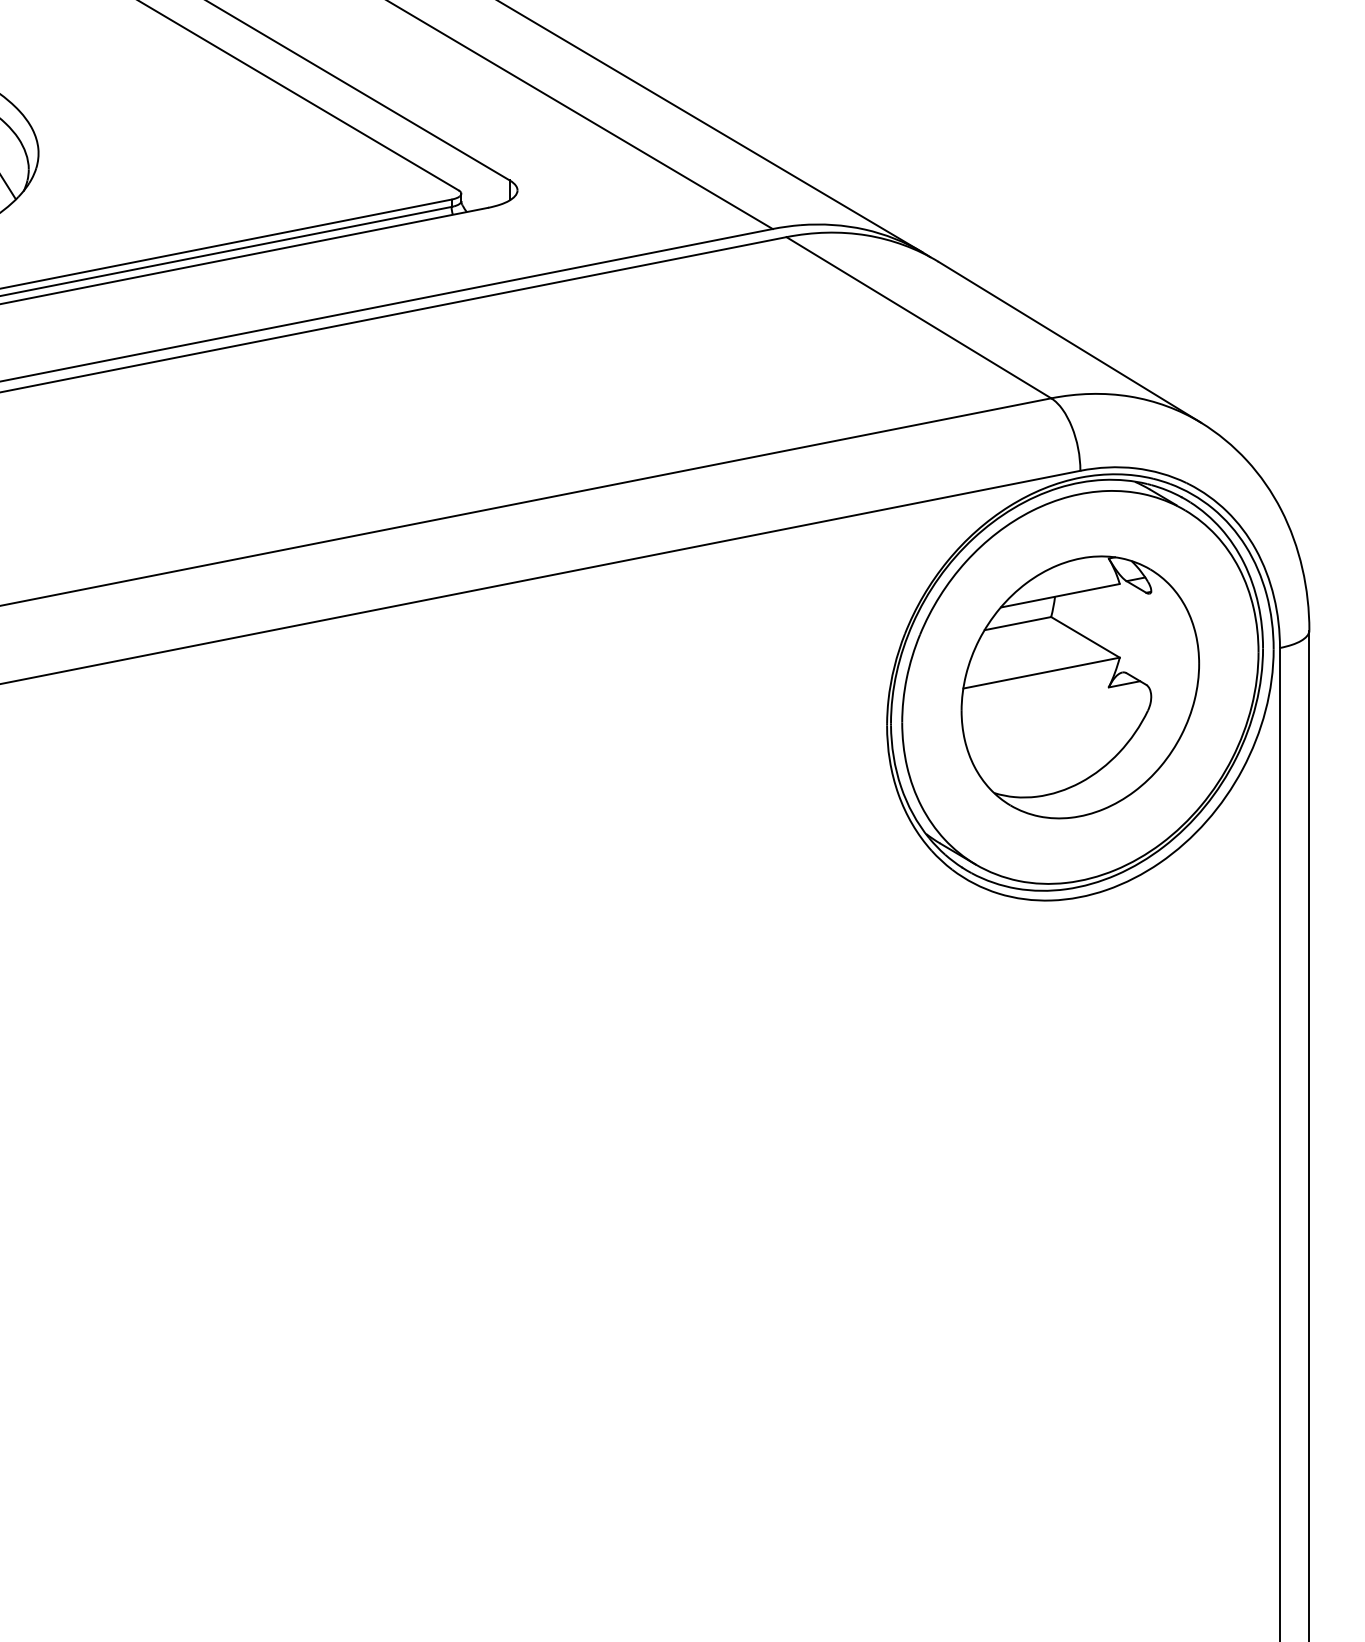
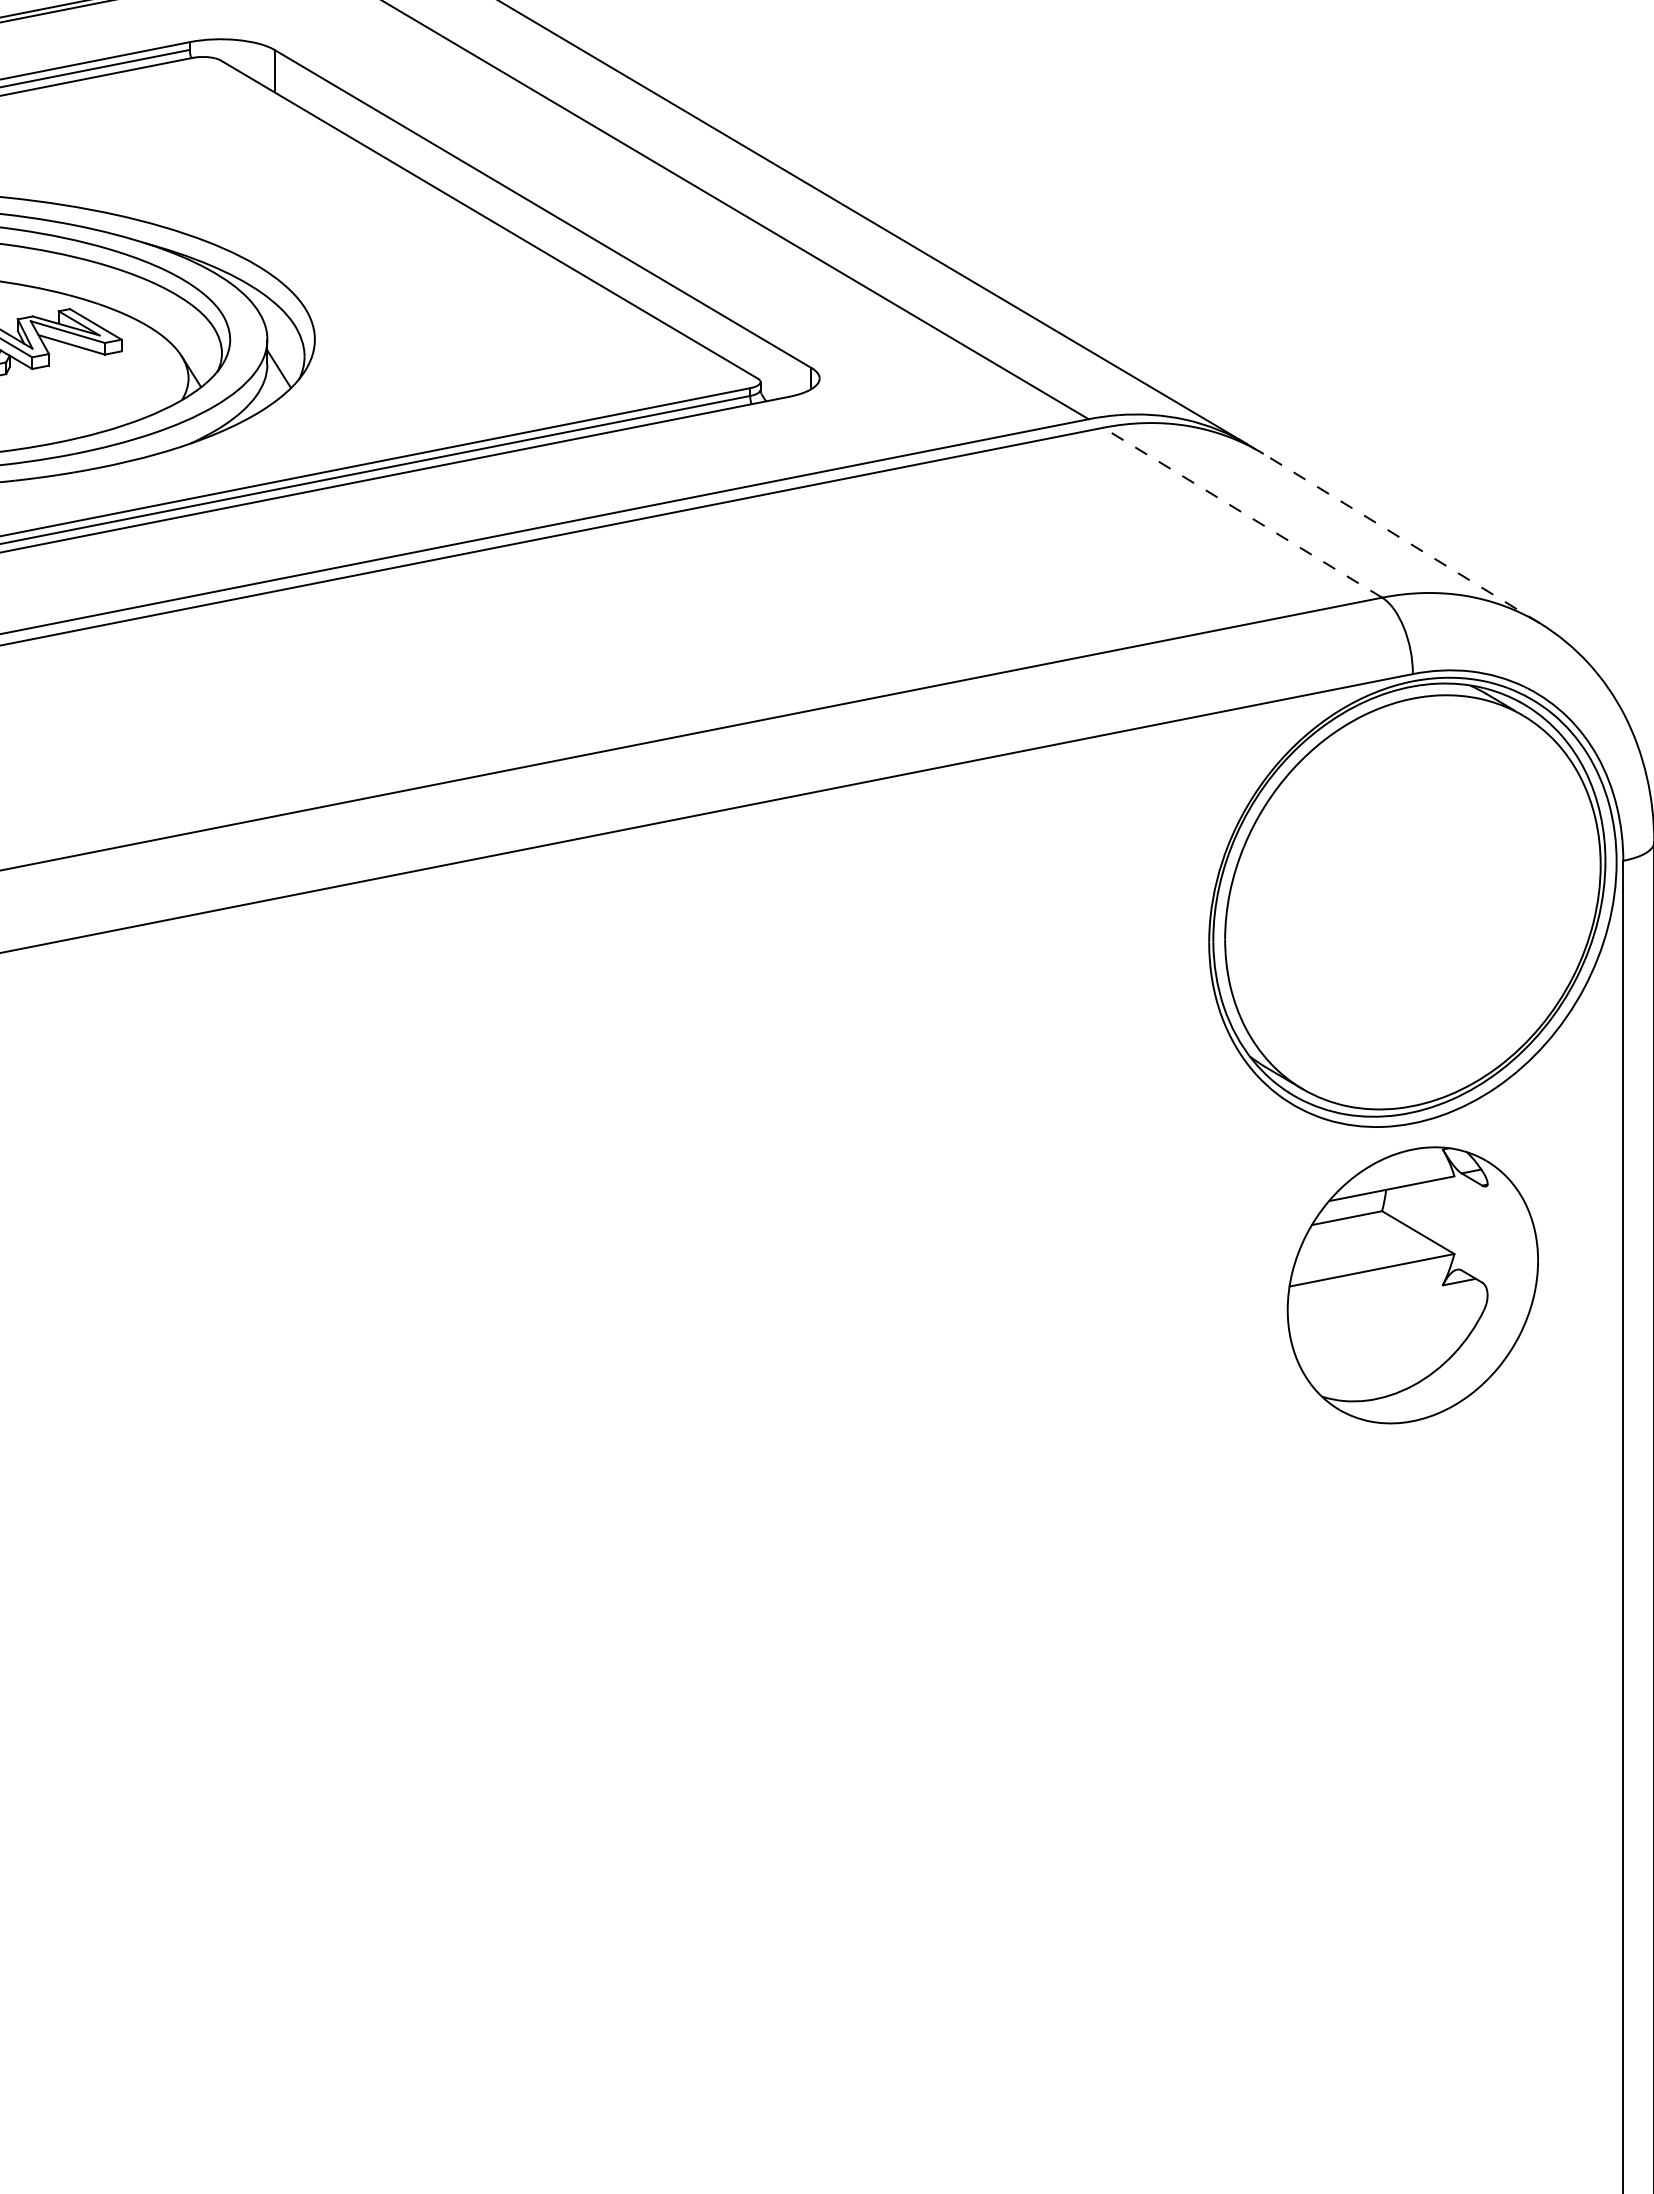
line: (918, 317) -> (1242, 512), solid -> dashed
line: (1069, 342) -> (1401, 538), solid -> dashed
part: (1079, 687) -> (1412, 1285), moved

